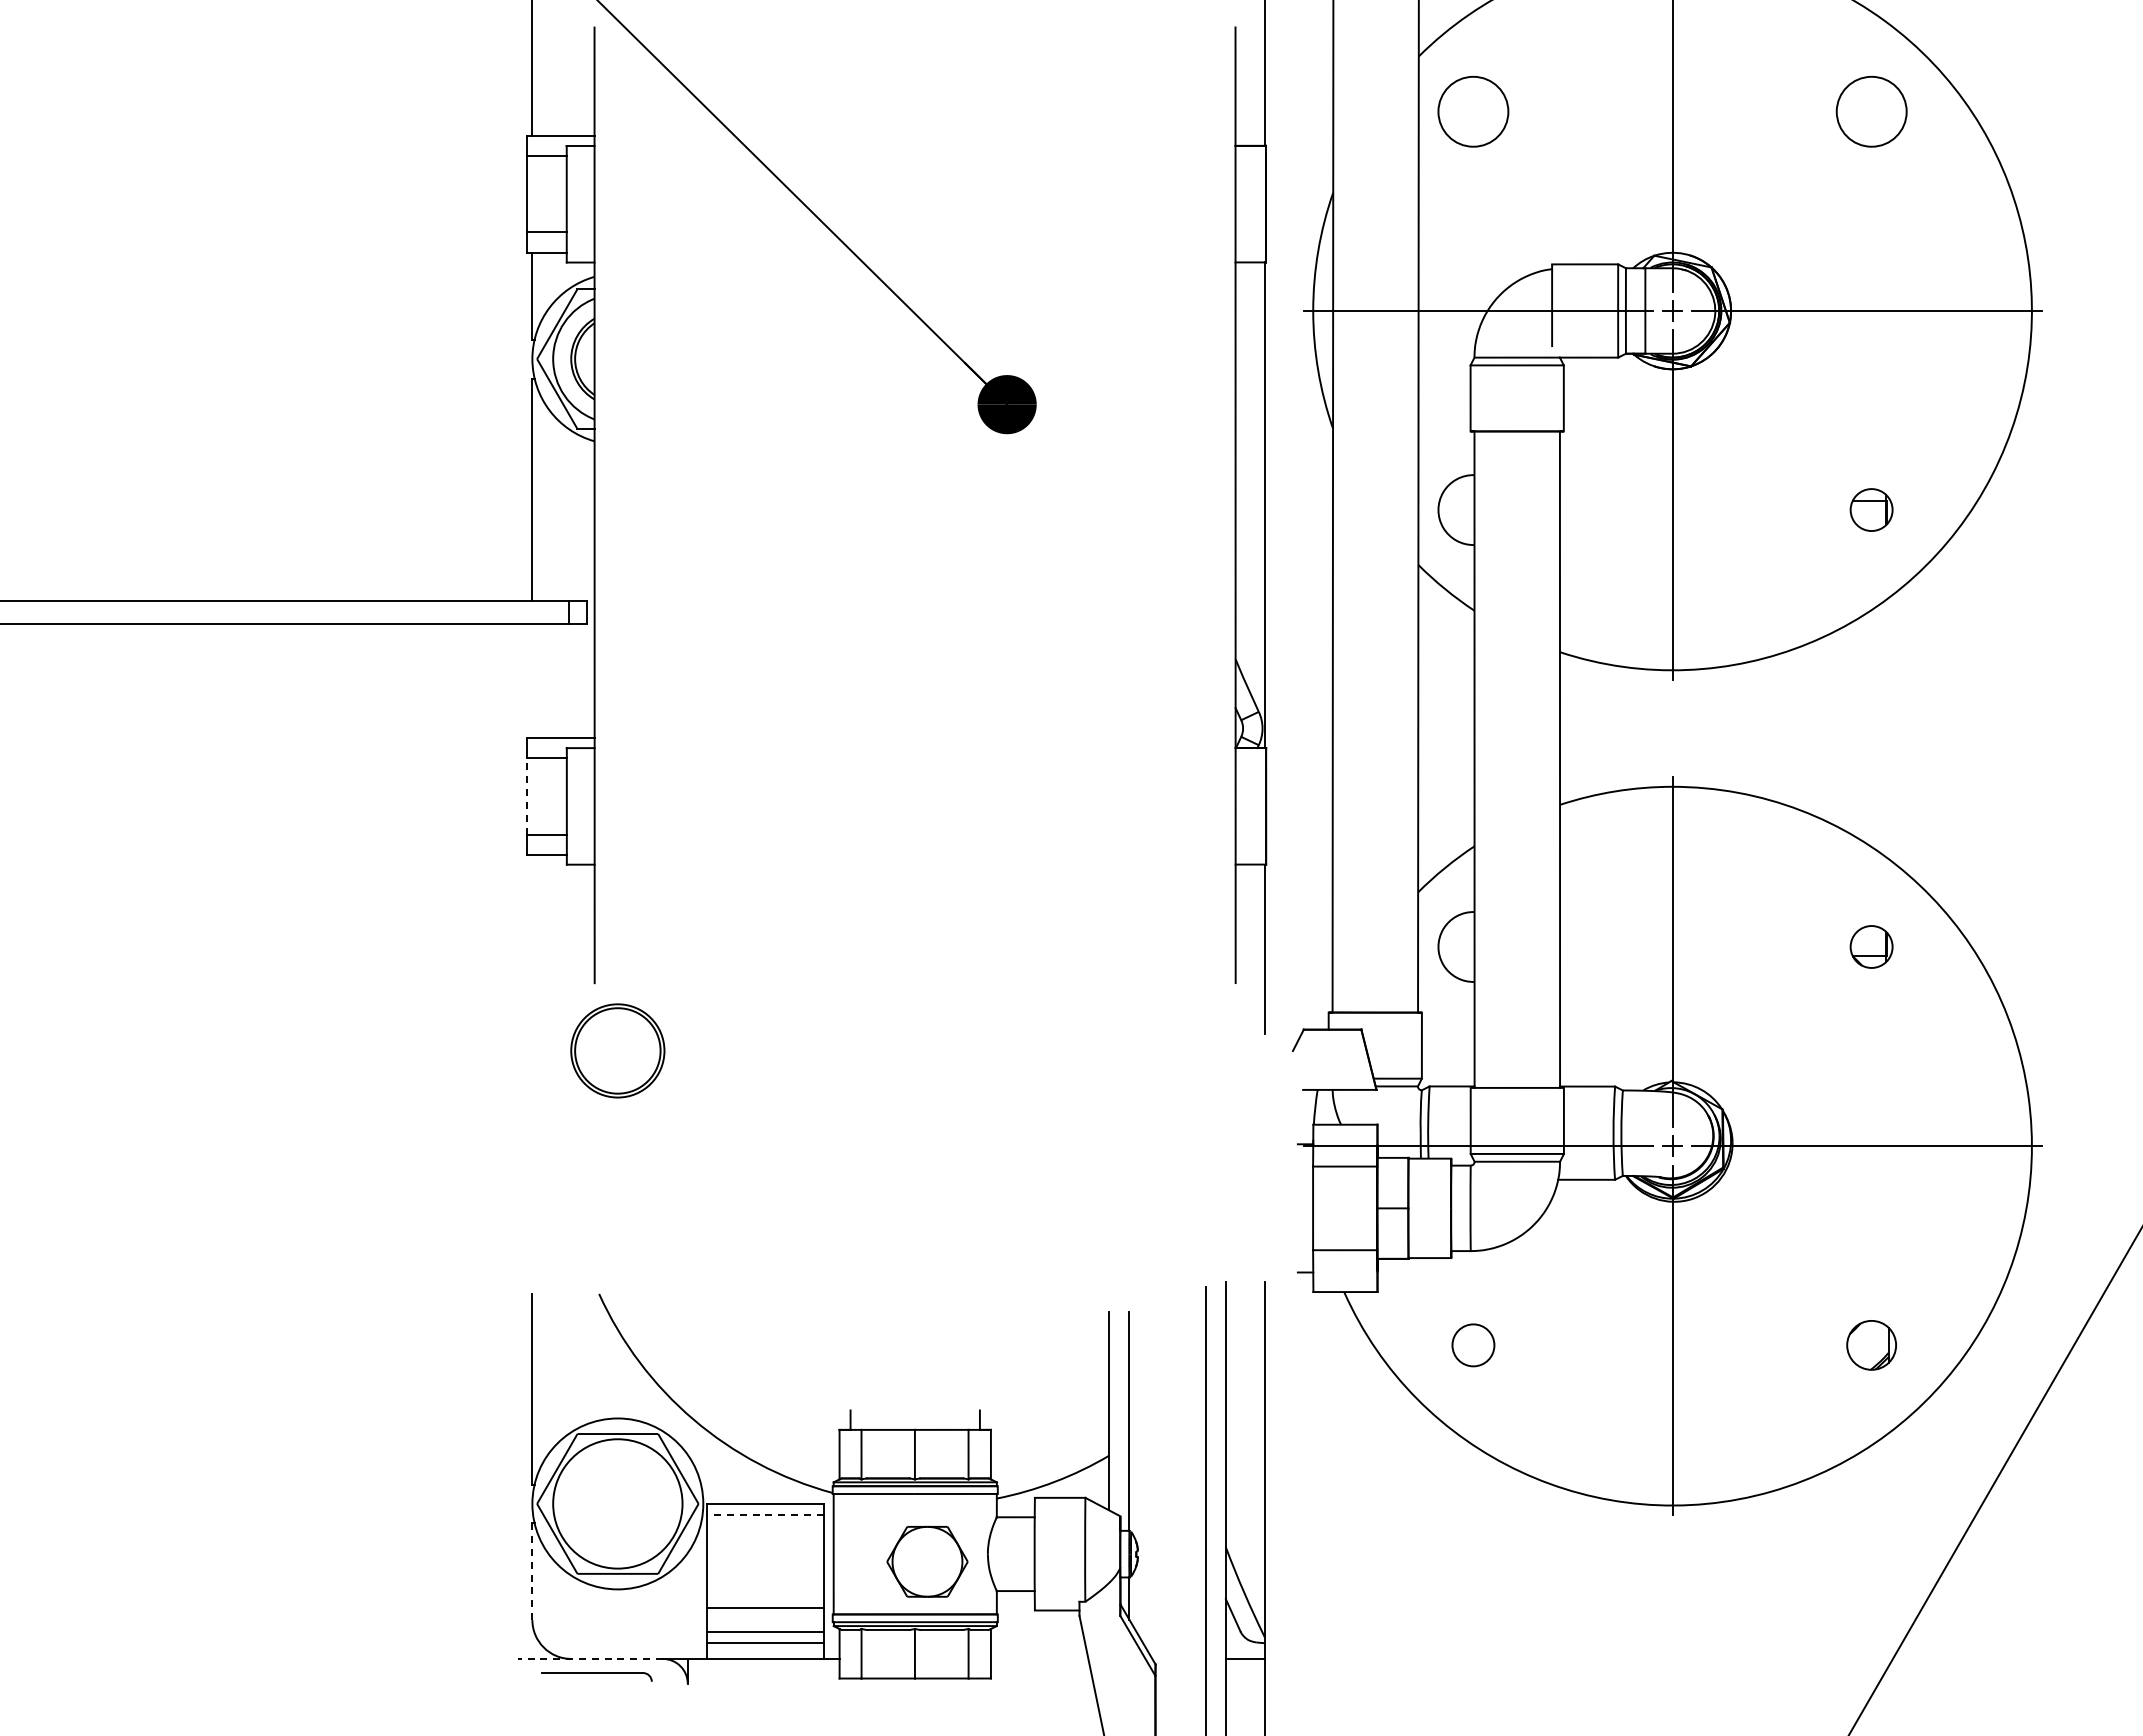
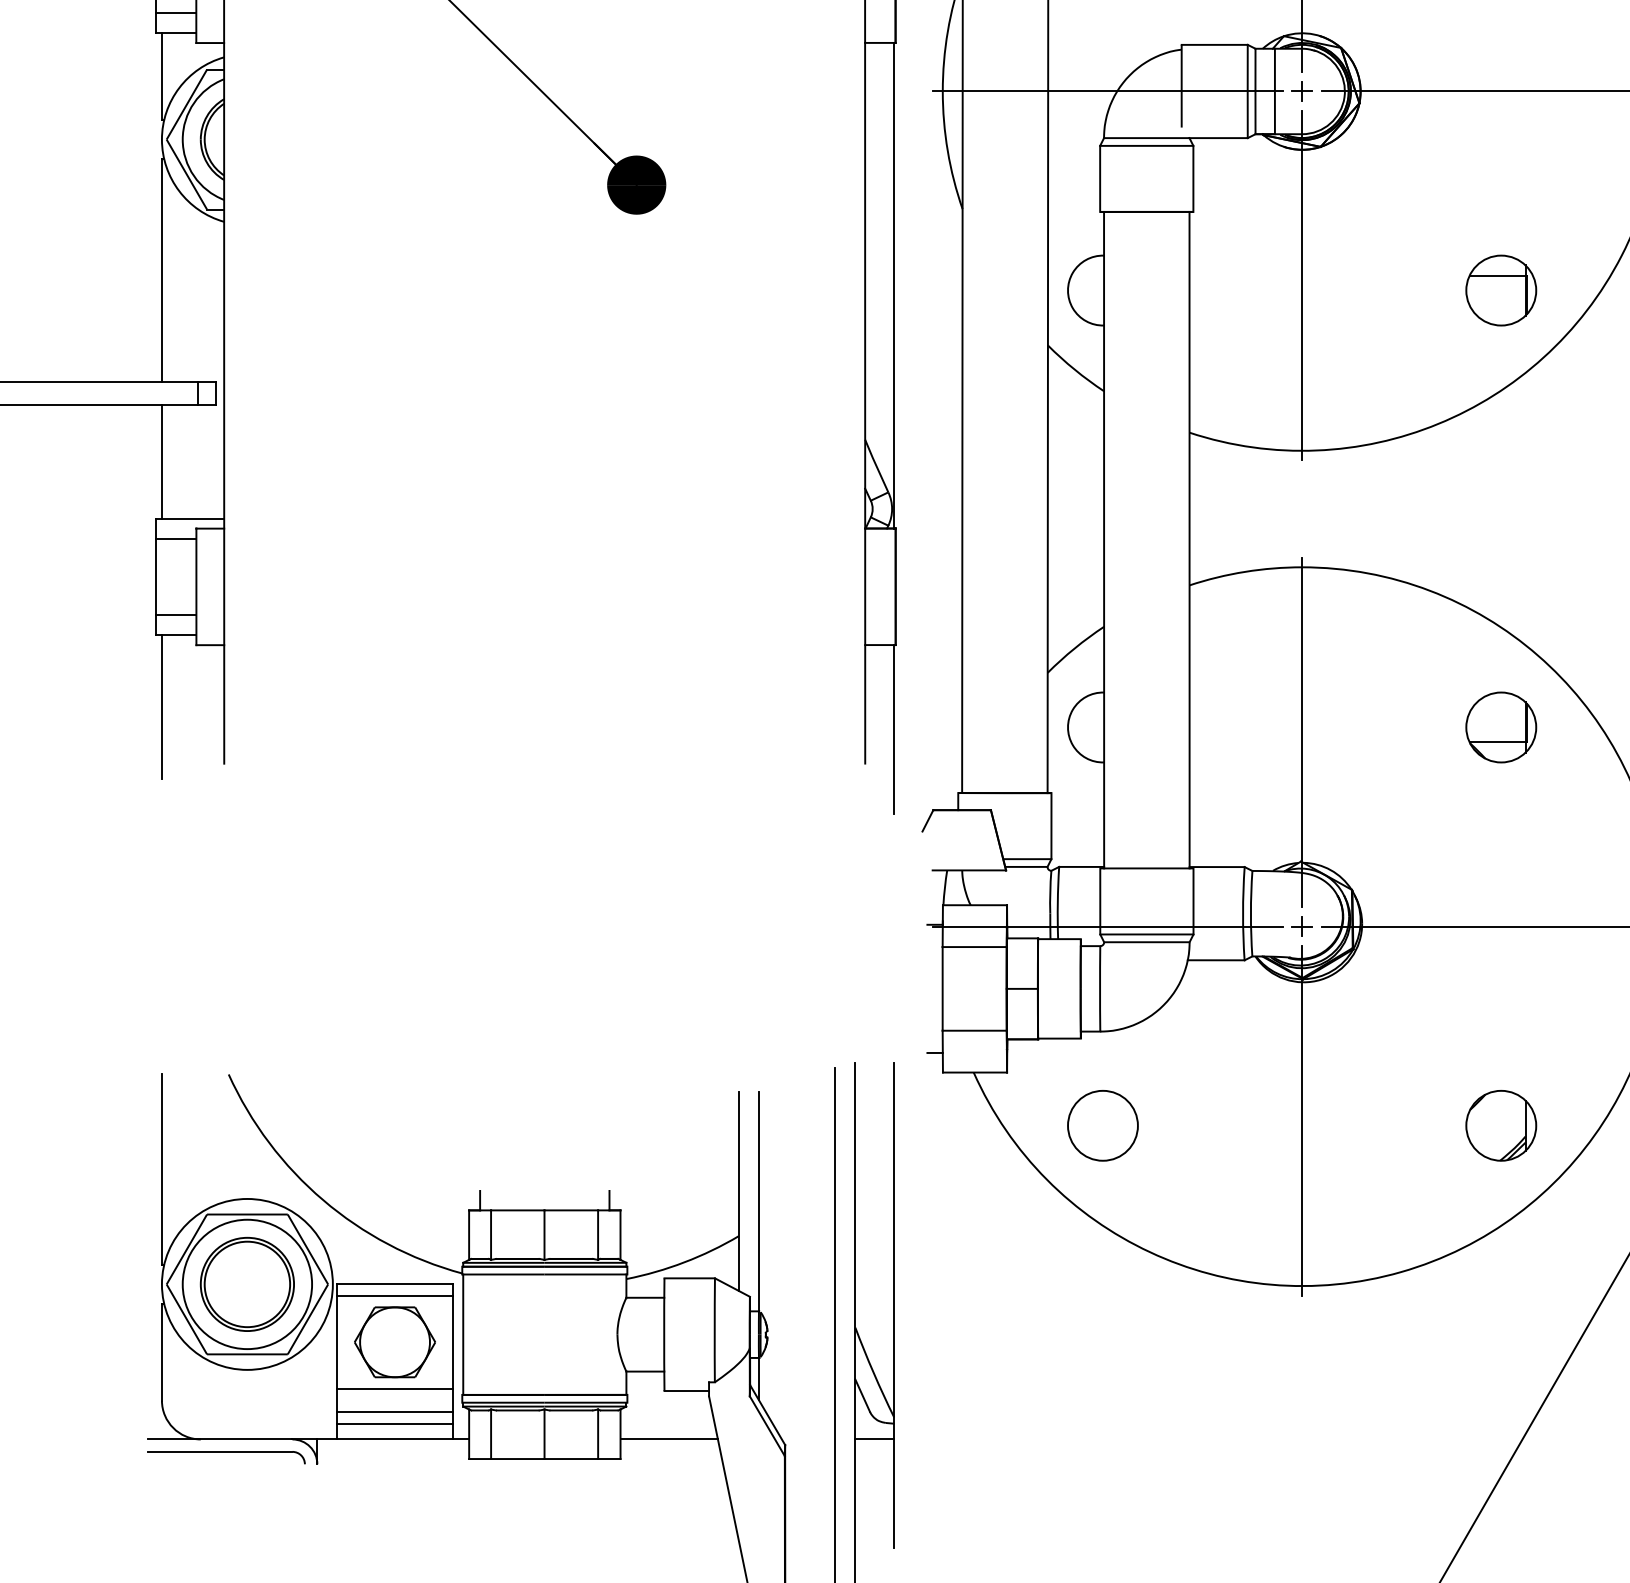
part: (1871, 509) -> (1501, 290), size x1.67
line: (532, 681) -> (162, 462), added
line: (526, 796) -> (156, 577), dashed -> solid
line: (532, 926) -> (162, 707), added
part: (1871, 946) -> (1501, 727), size x1.67
part: (617, 1050) -> (247, 1284), moved
circle: (1473, 1345) -> (1103, 1126), size x1.67
part: (1871, 1345) -> (1501, 1126), size x1.43
line: (764, 1515) -> (394, 1296), dashed -> solid
part: (927, 1561) -> (395, 1342), moved
line: (532, 1571) -> (162, 1352), dashed -> solid
line: (590, 1658) -> (220, 1439), dashed -> solid
line: (1039, 1658) -> (669, 1439), added
part: (596, 1676) -> (226, 1457), size x1.43

